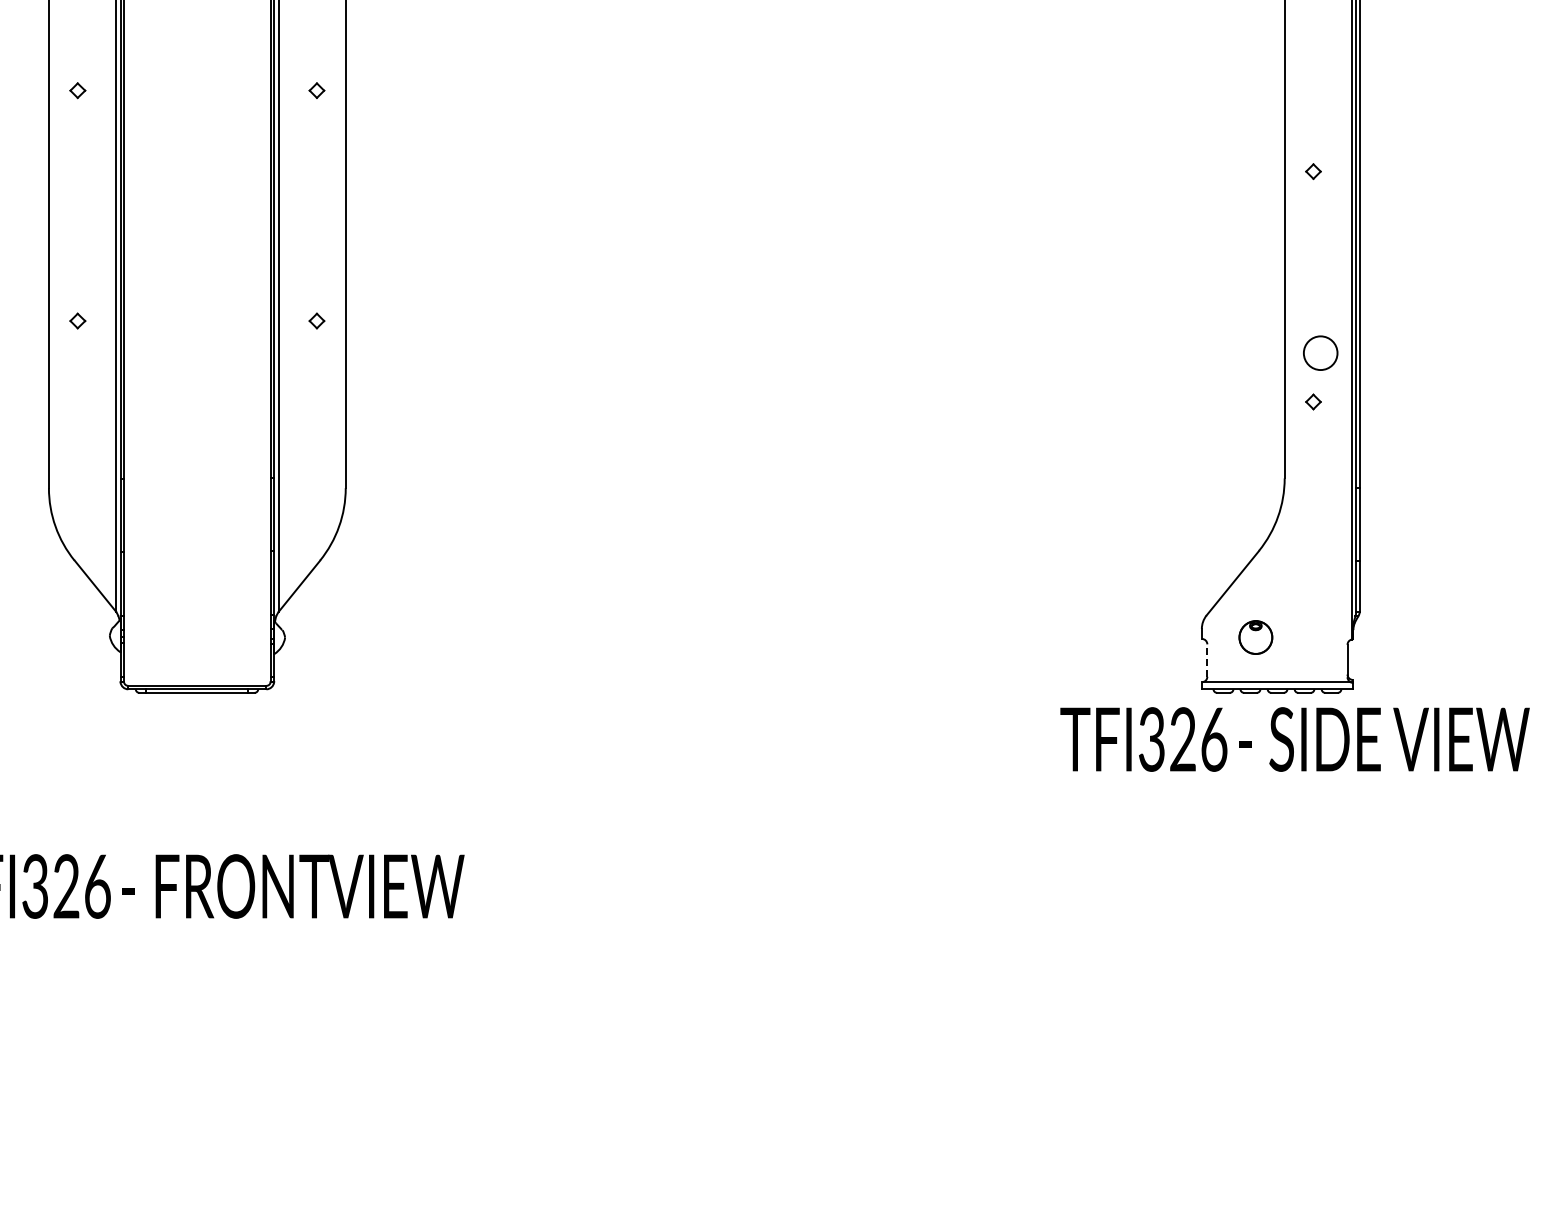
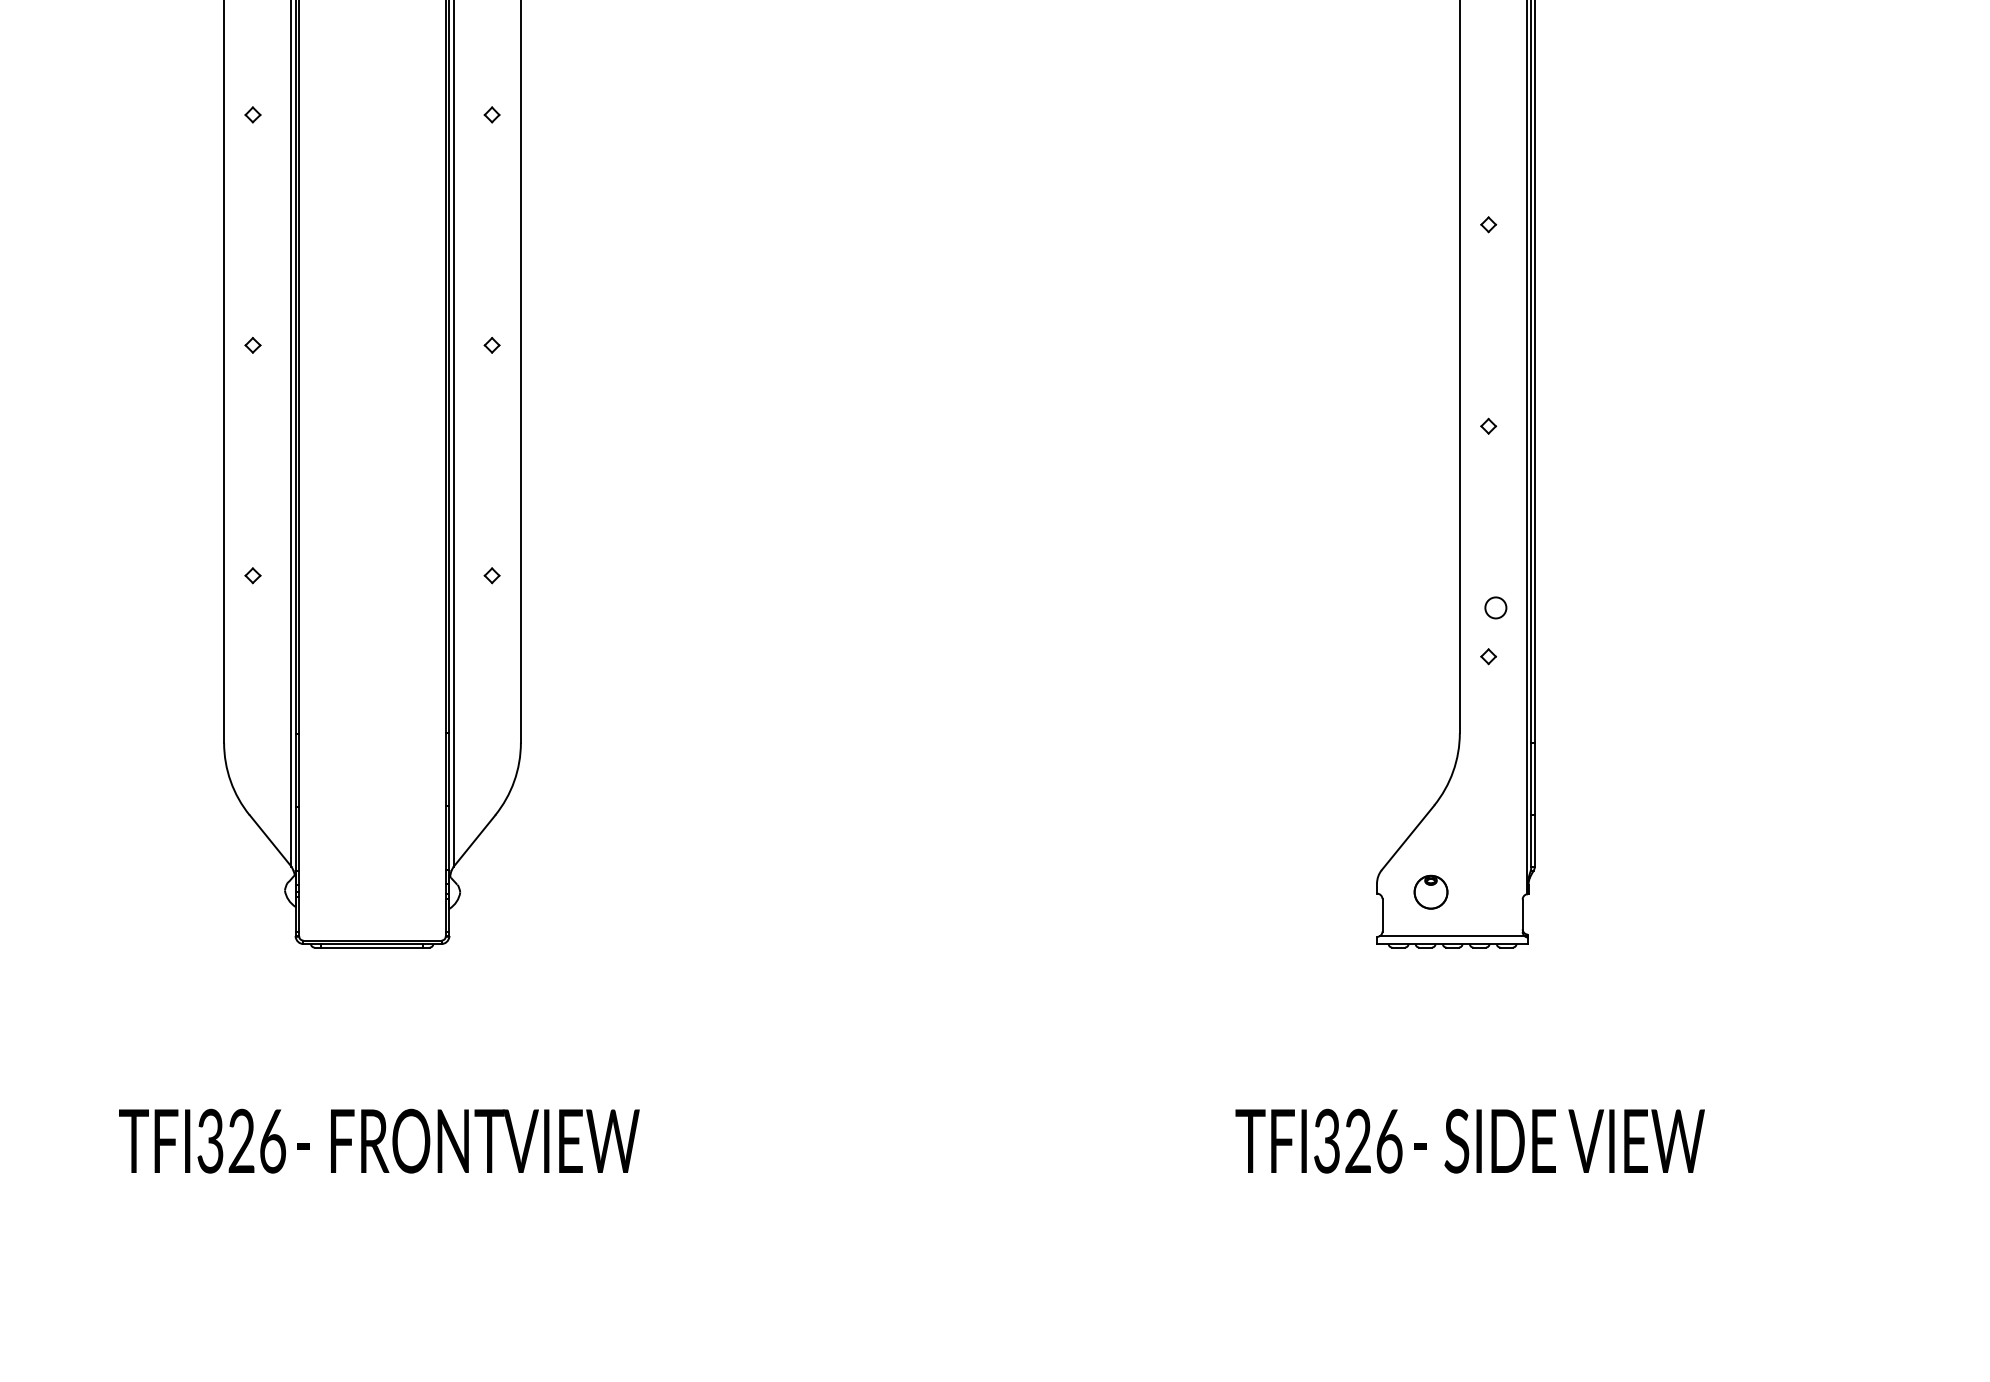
circle: (1320, 352) -> (1495, 607), size x0.62
line: (1207, 659) -> (1382, 914), dashed -> solid
text: (1294, 738) -> (1469, 1140), moved

